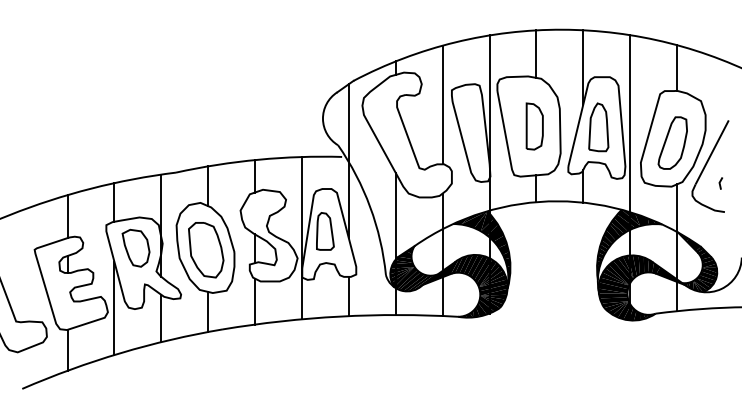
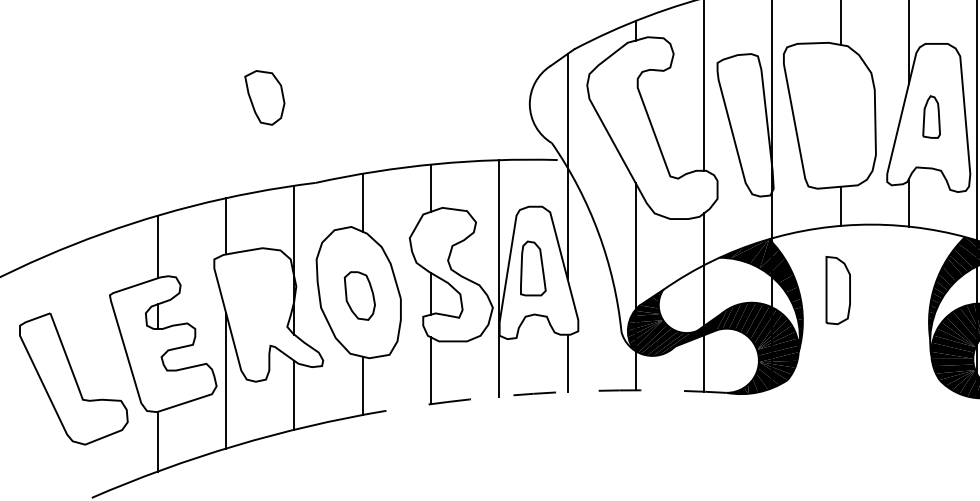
part: (534, 126) -> (837, 290), moved
part: (598, 127) -> (931, 117), size x0.6
part: (135, 247) -> (264, 96), moved
part: (206, 250) -> (360, 296), size x0.6
arc: (340, 316) -> (555, 392), solid -> dashed

